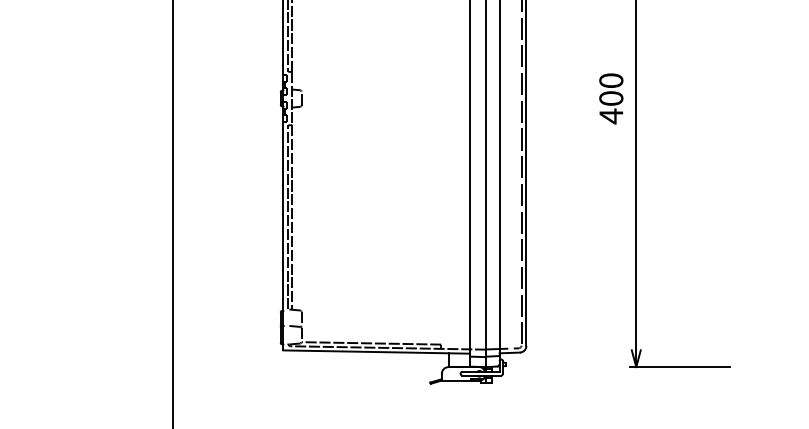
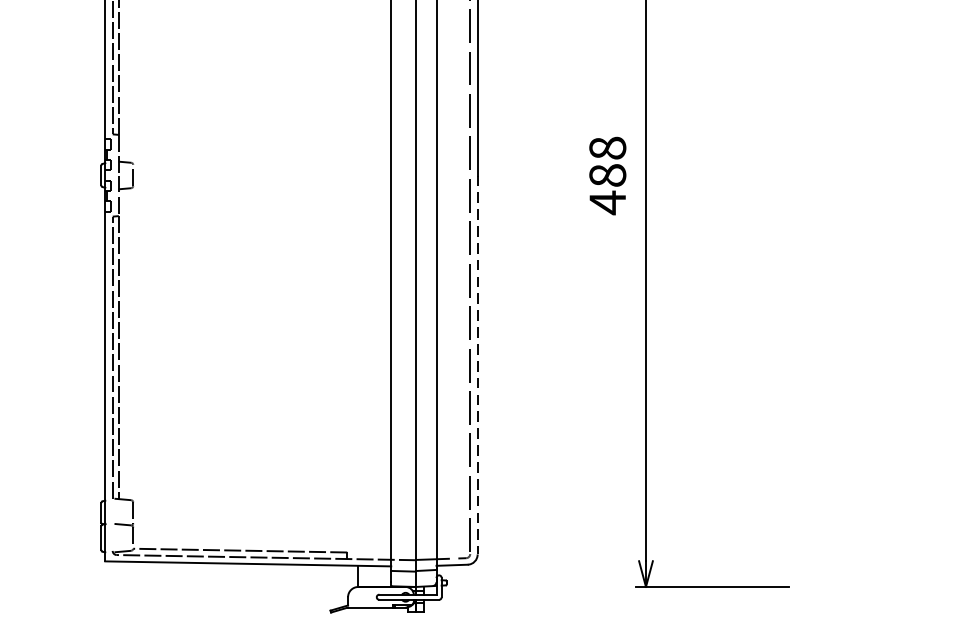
text: (611, 89) -> (608, 161), 400 -> 488
line: (526, 222) -> (477, 365), solid -> dashed

